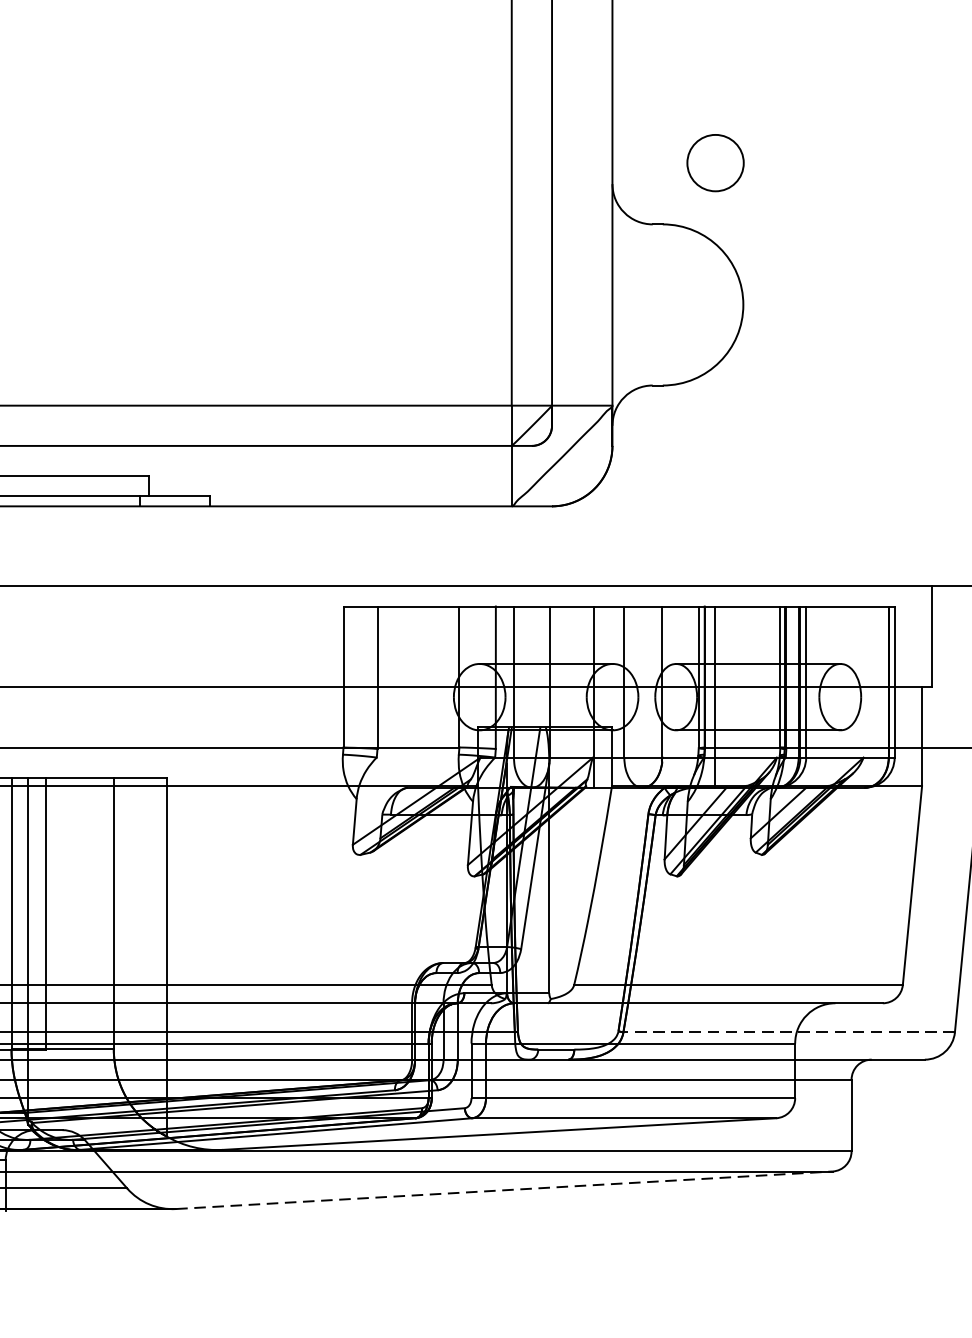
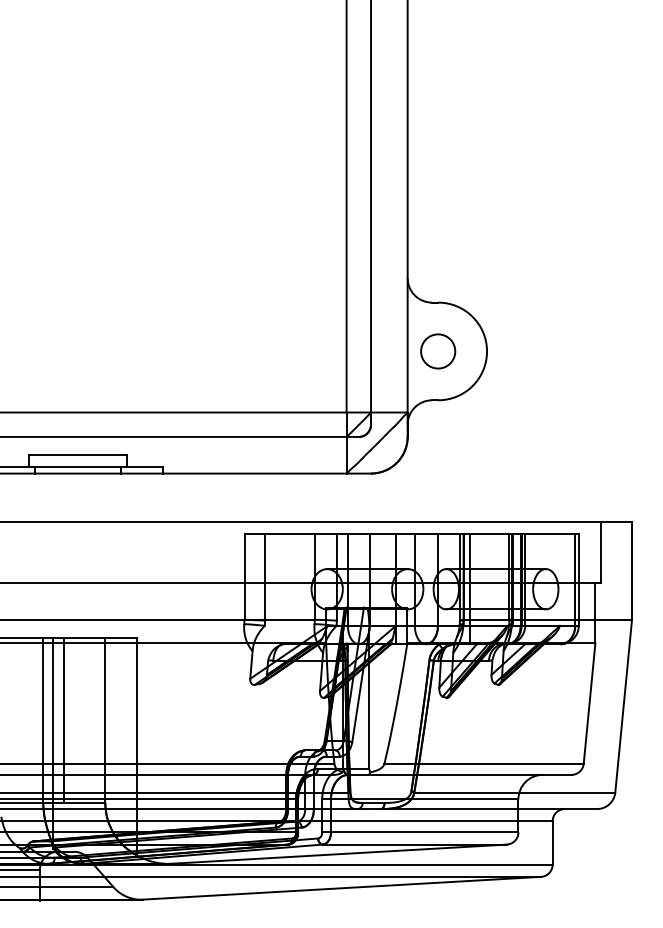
circle: (716, 163) -> (438, 351), moved
line: (788, 1032) -> (514, 792), dashed -> solid
line: (504, 1190) -> (342, 888), dashed -> solid

